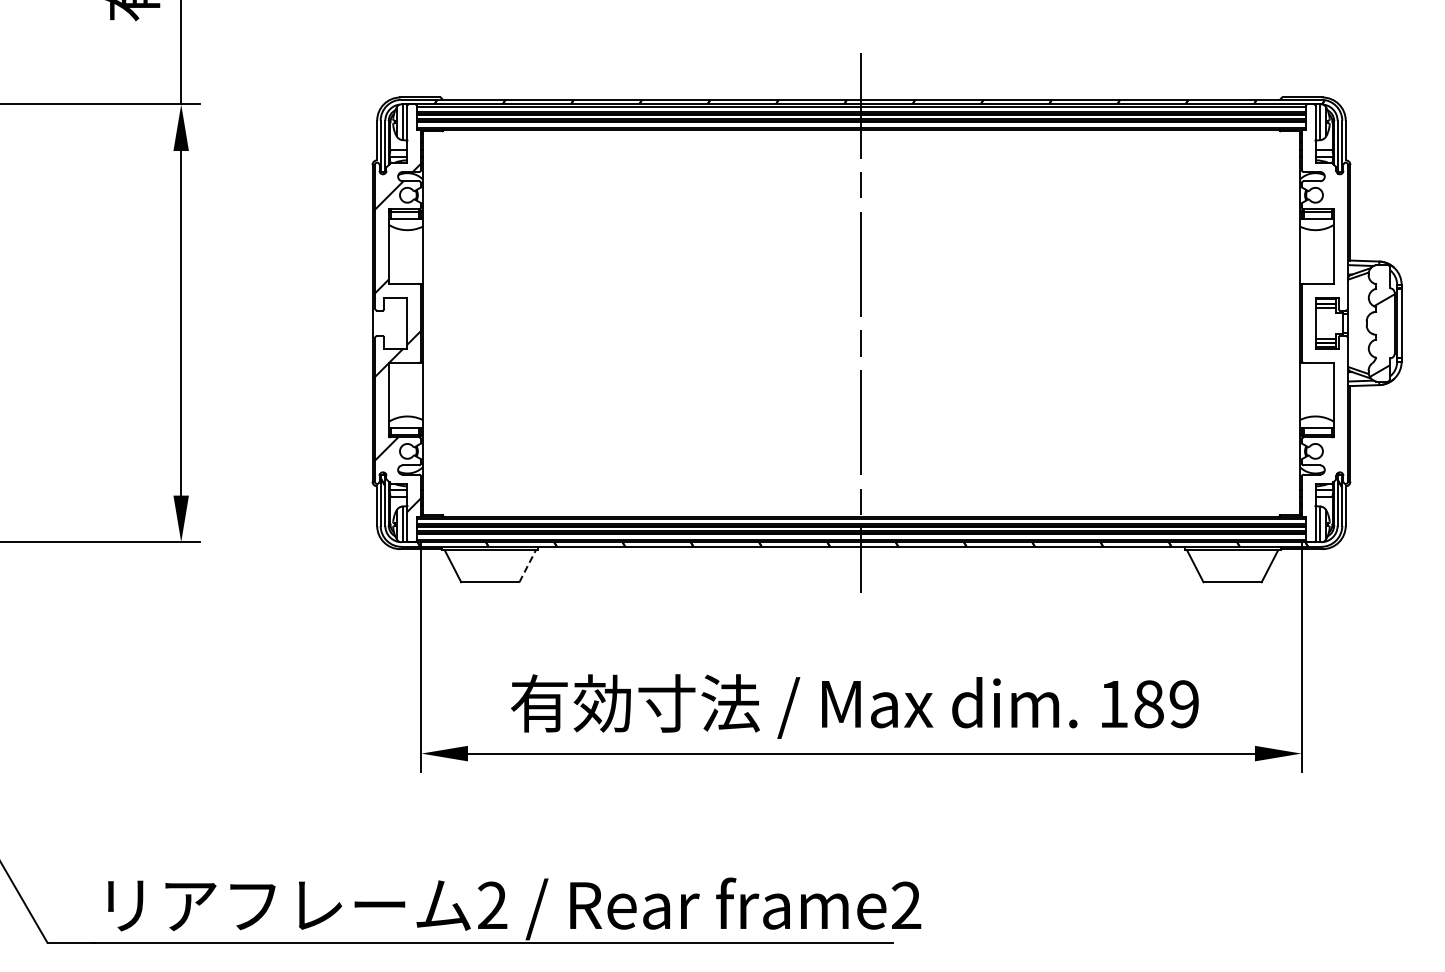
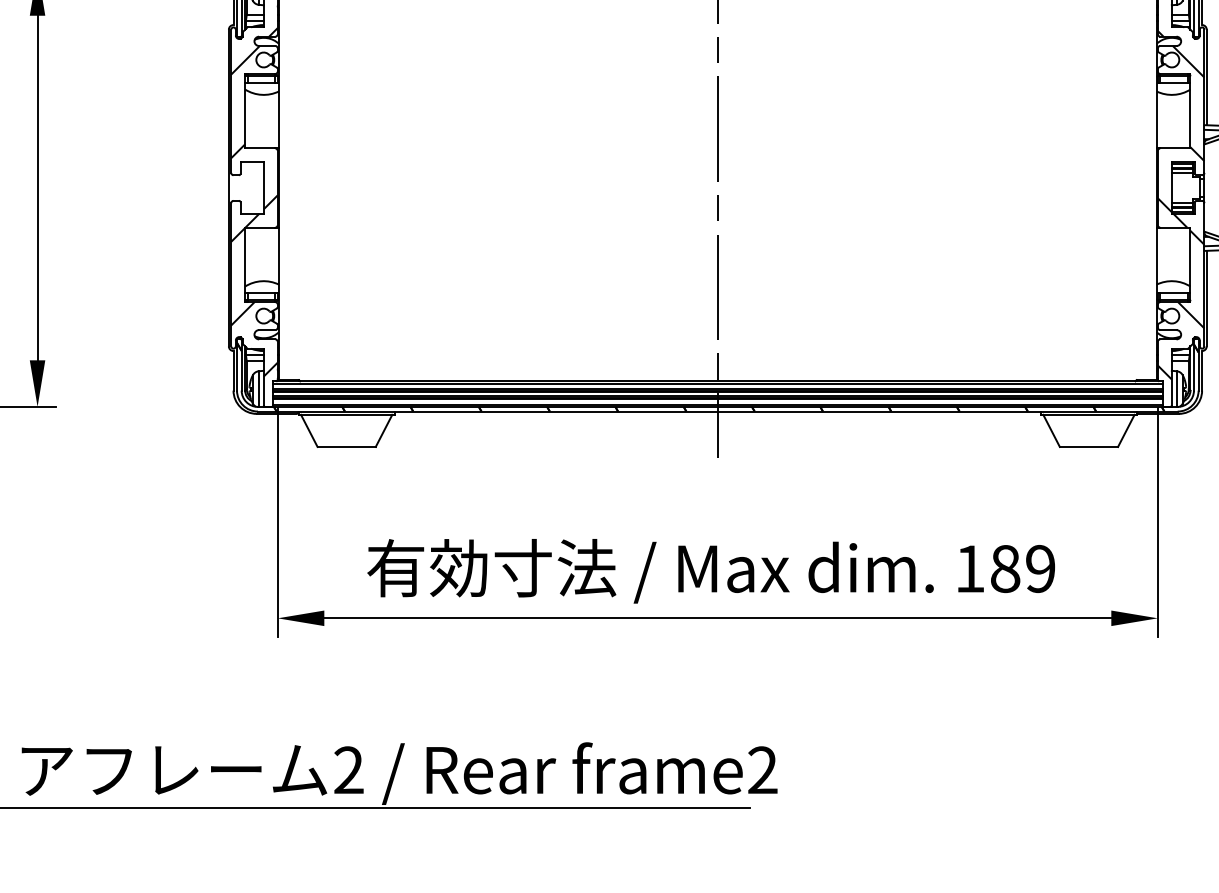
hatch: (1324, 340) -> (1180, 205), added
line: (527, 565) -> (383, 430), dashed -> solid

